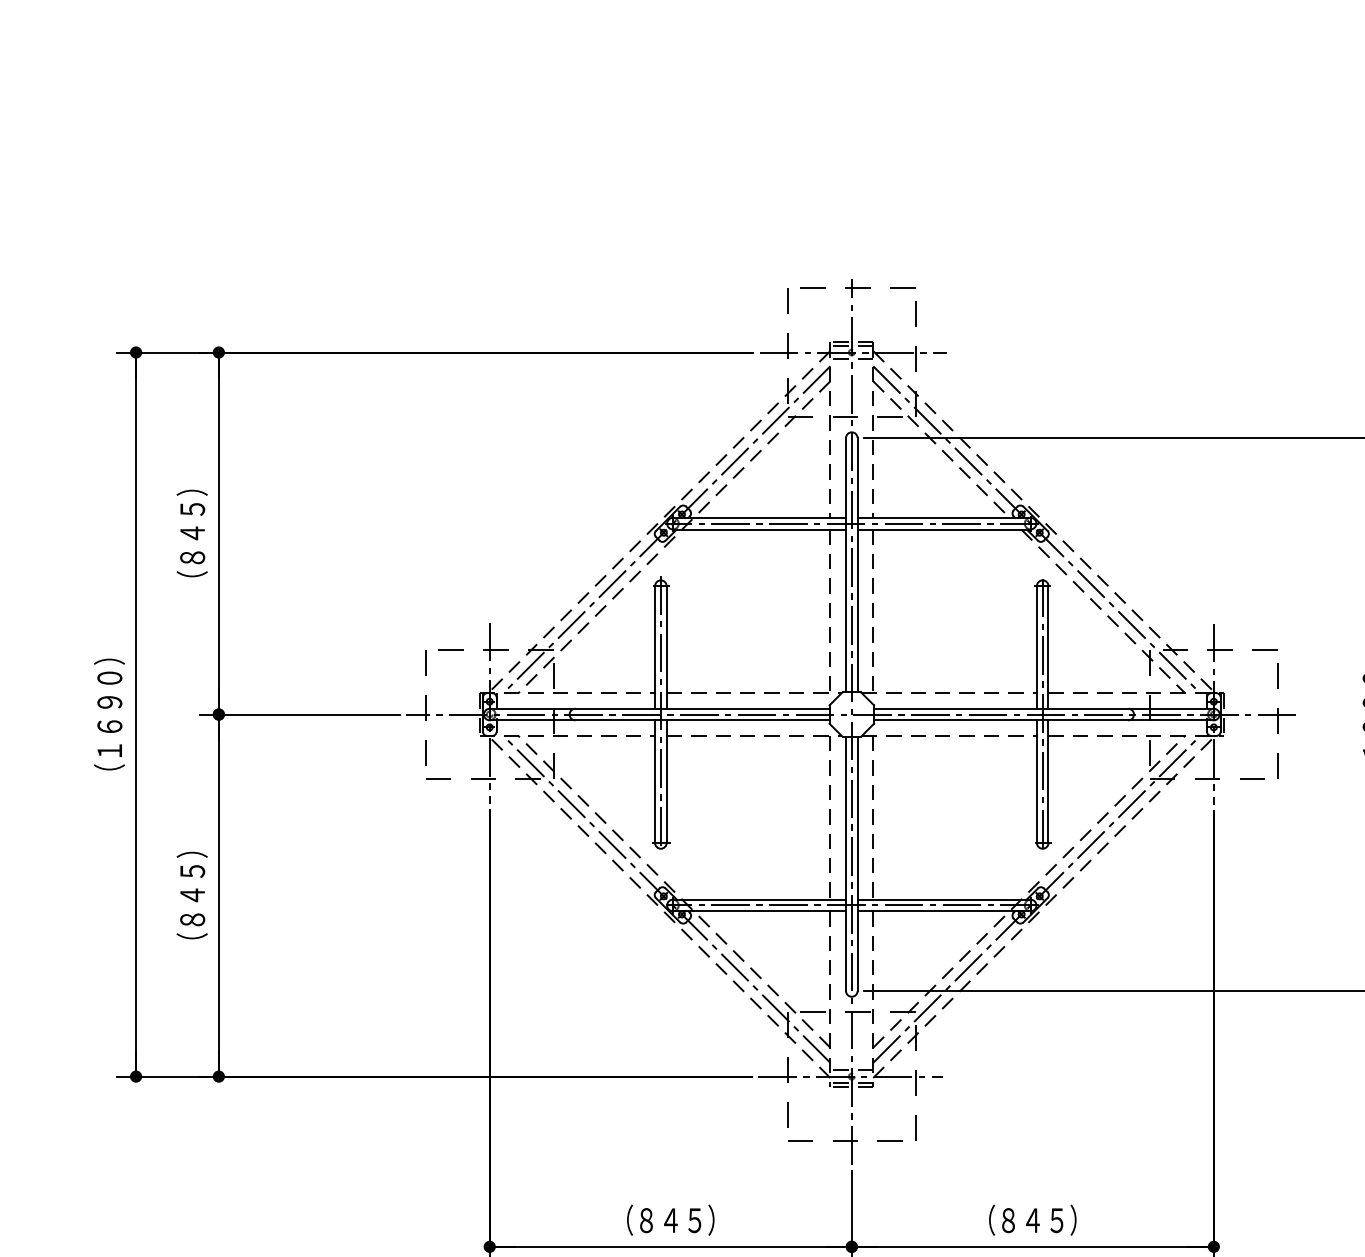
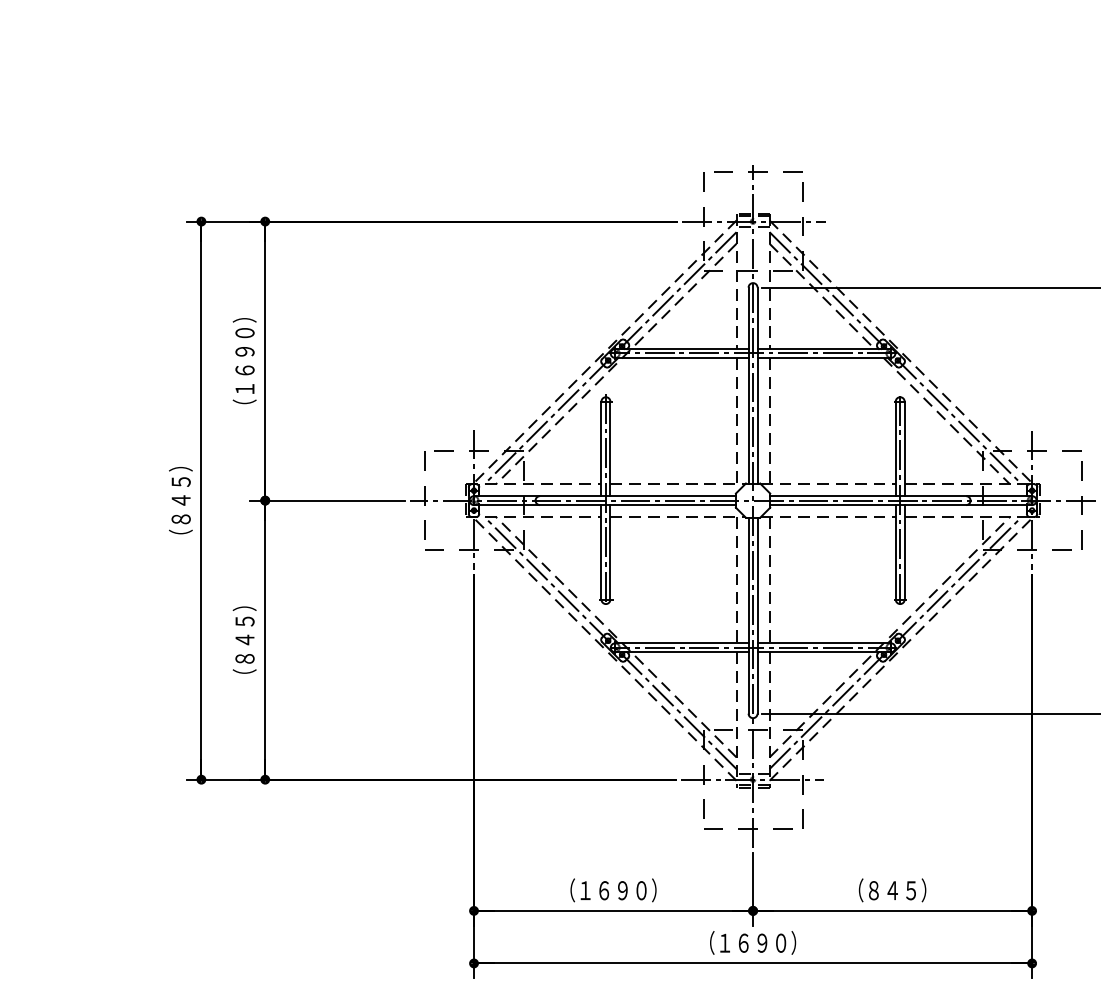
text: (191, 534) -> (244, 361), （８４５） -> （１６９０）
text: (108, 714) -> (180, 500), （１６９０） -> （８４５）
text: (670, 1220) -> (613, 890), （８４５） -> （１６９０）

